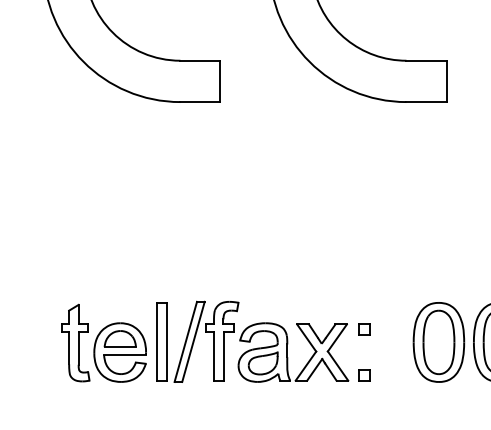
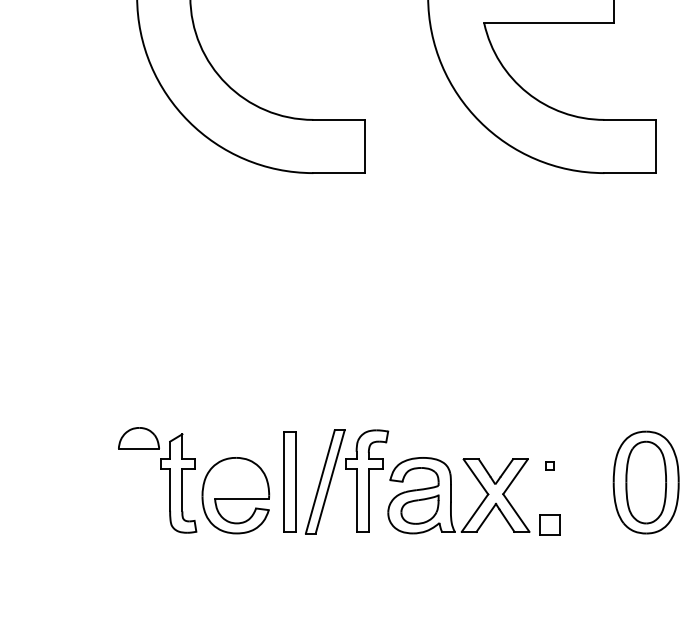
part: (363, 329) -> (549, 465), size x0.6
part: (119, 339) -> (138, 438), moved
part: (363, 374) -> (549, 524), size x1.4

